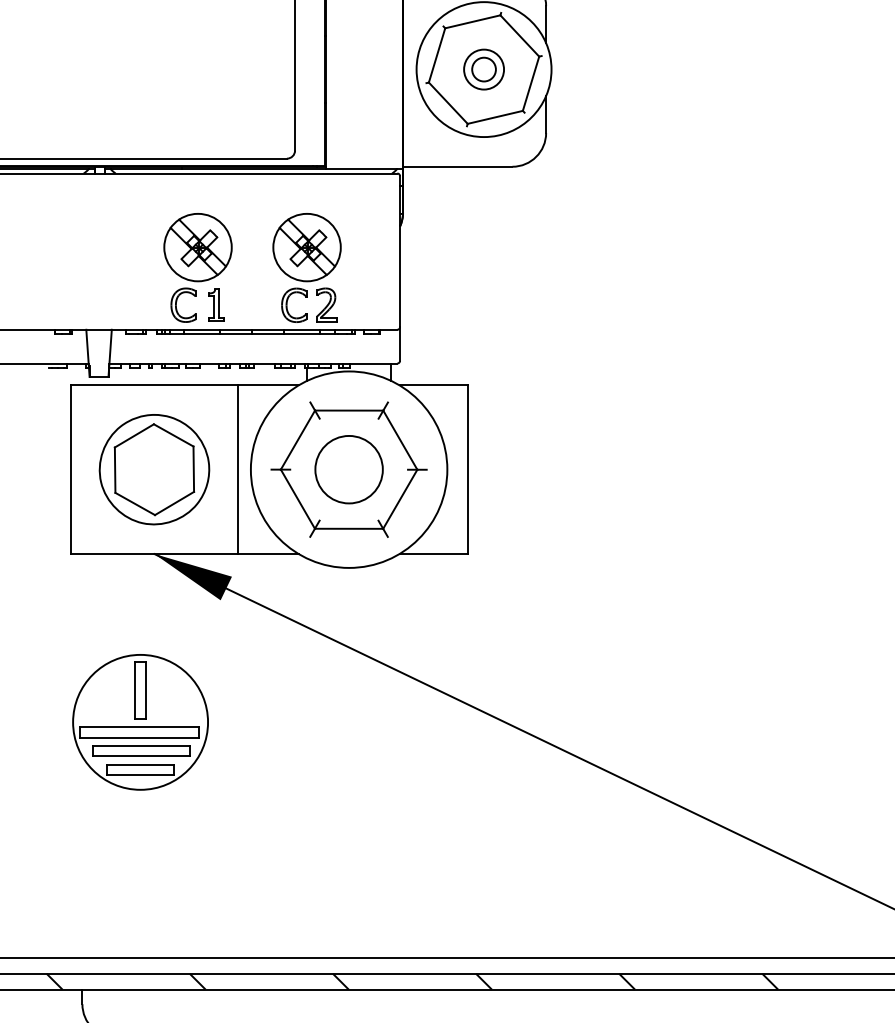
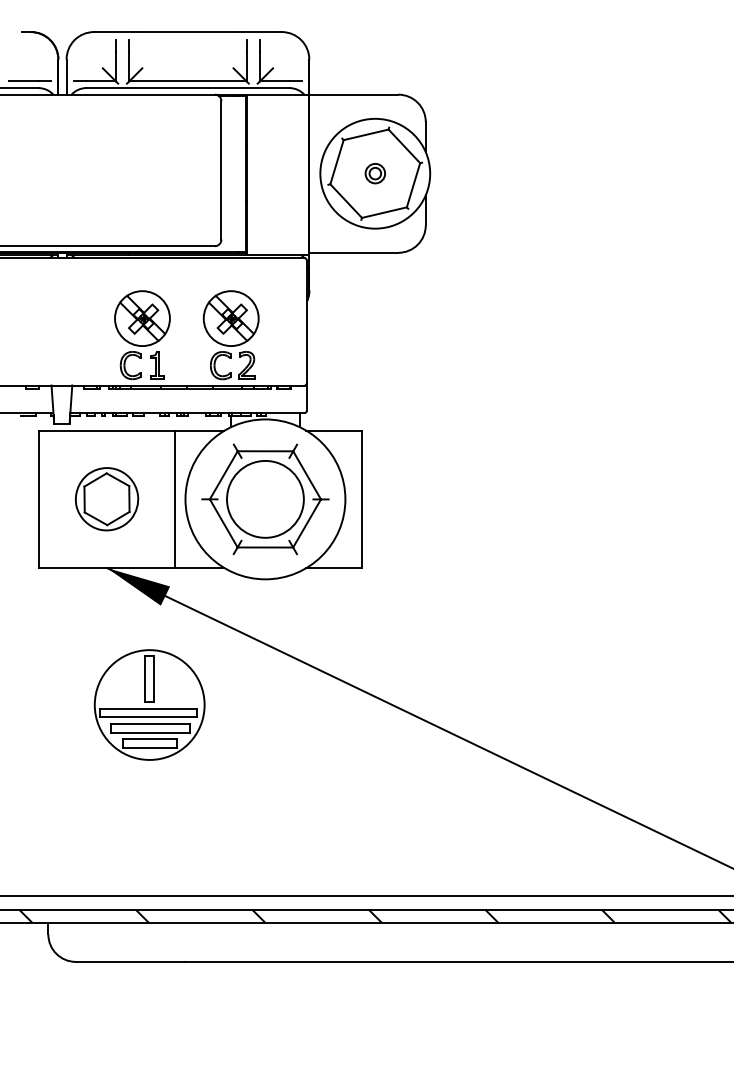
part: (484, 69) -> (375, 173), size x0.6
part: (153, 468) -> (106, 498), size x0.7
circle: (347, 468) -> (264, 498), size x1.4
part: (140, 721) -> (149, 704), moved

